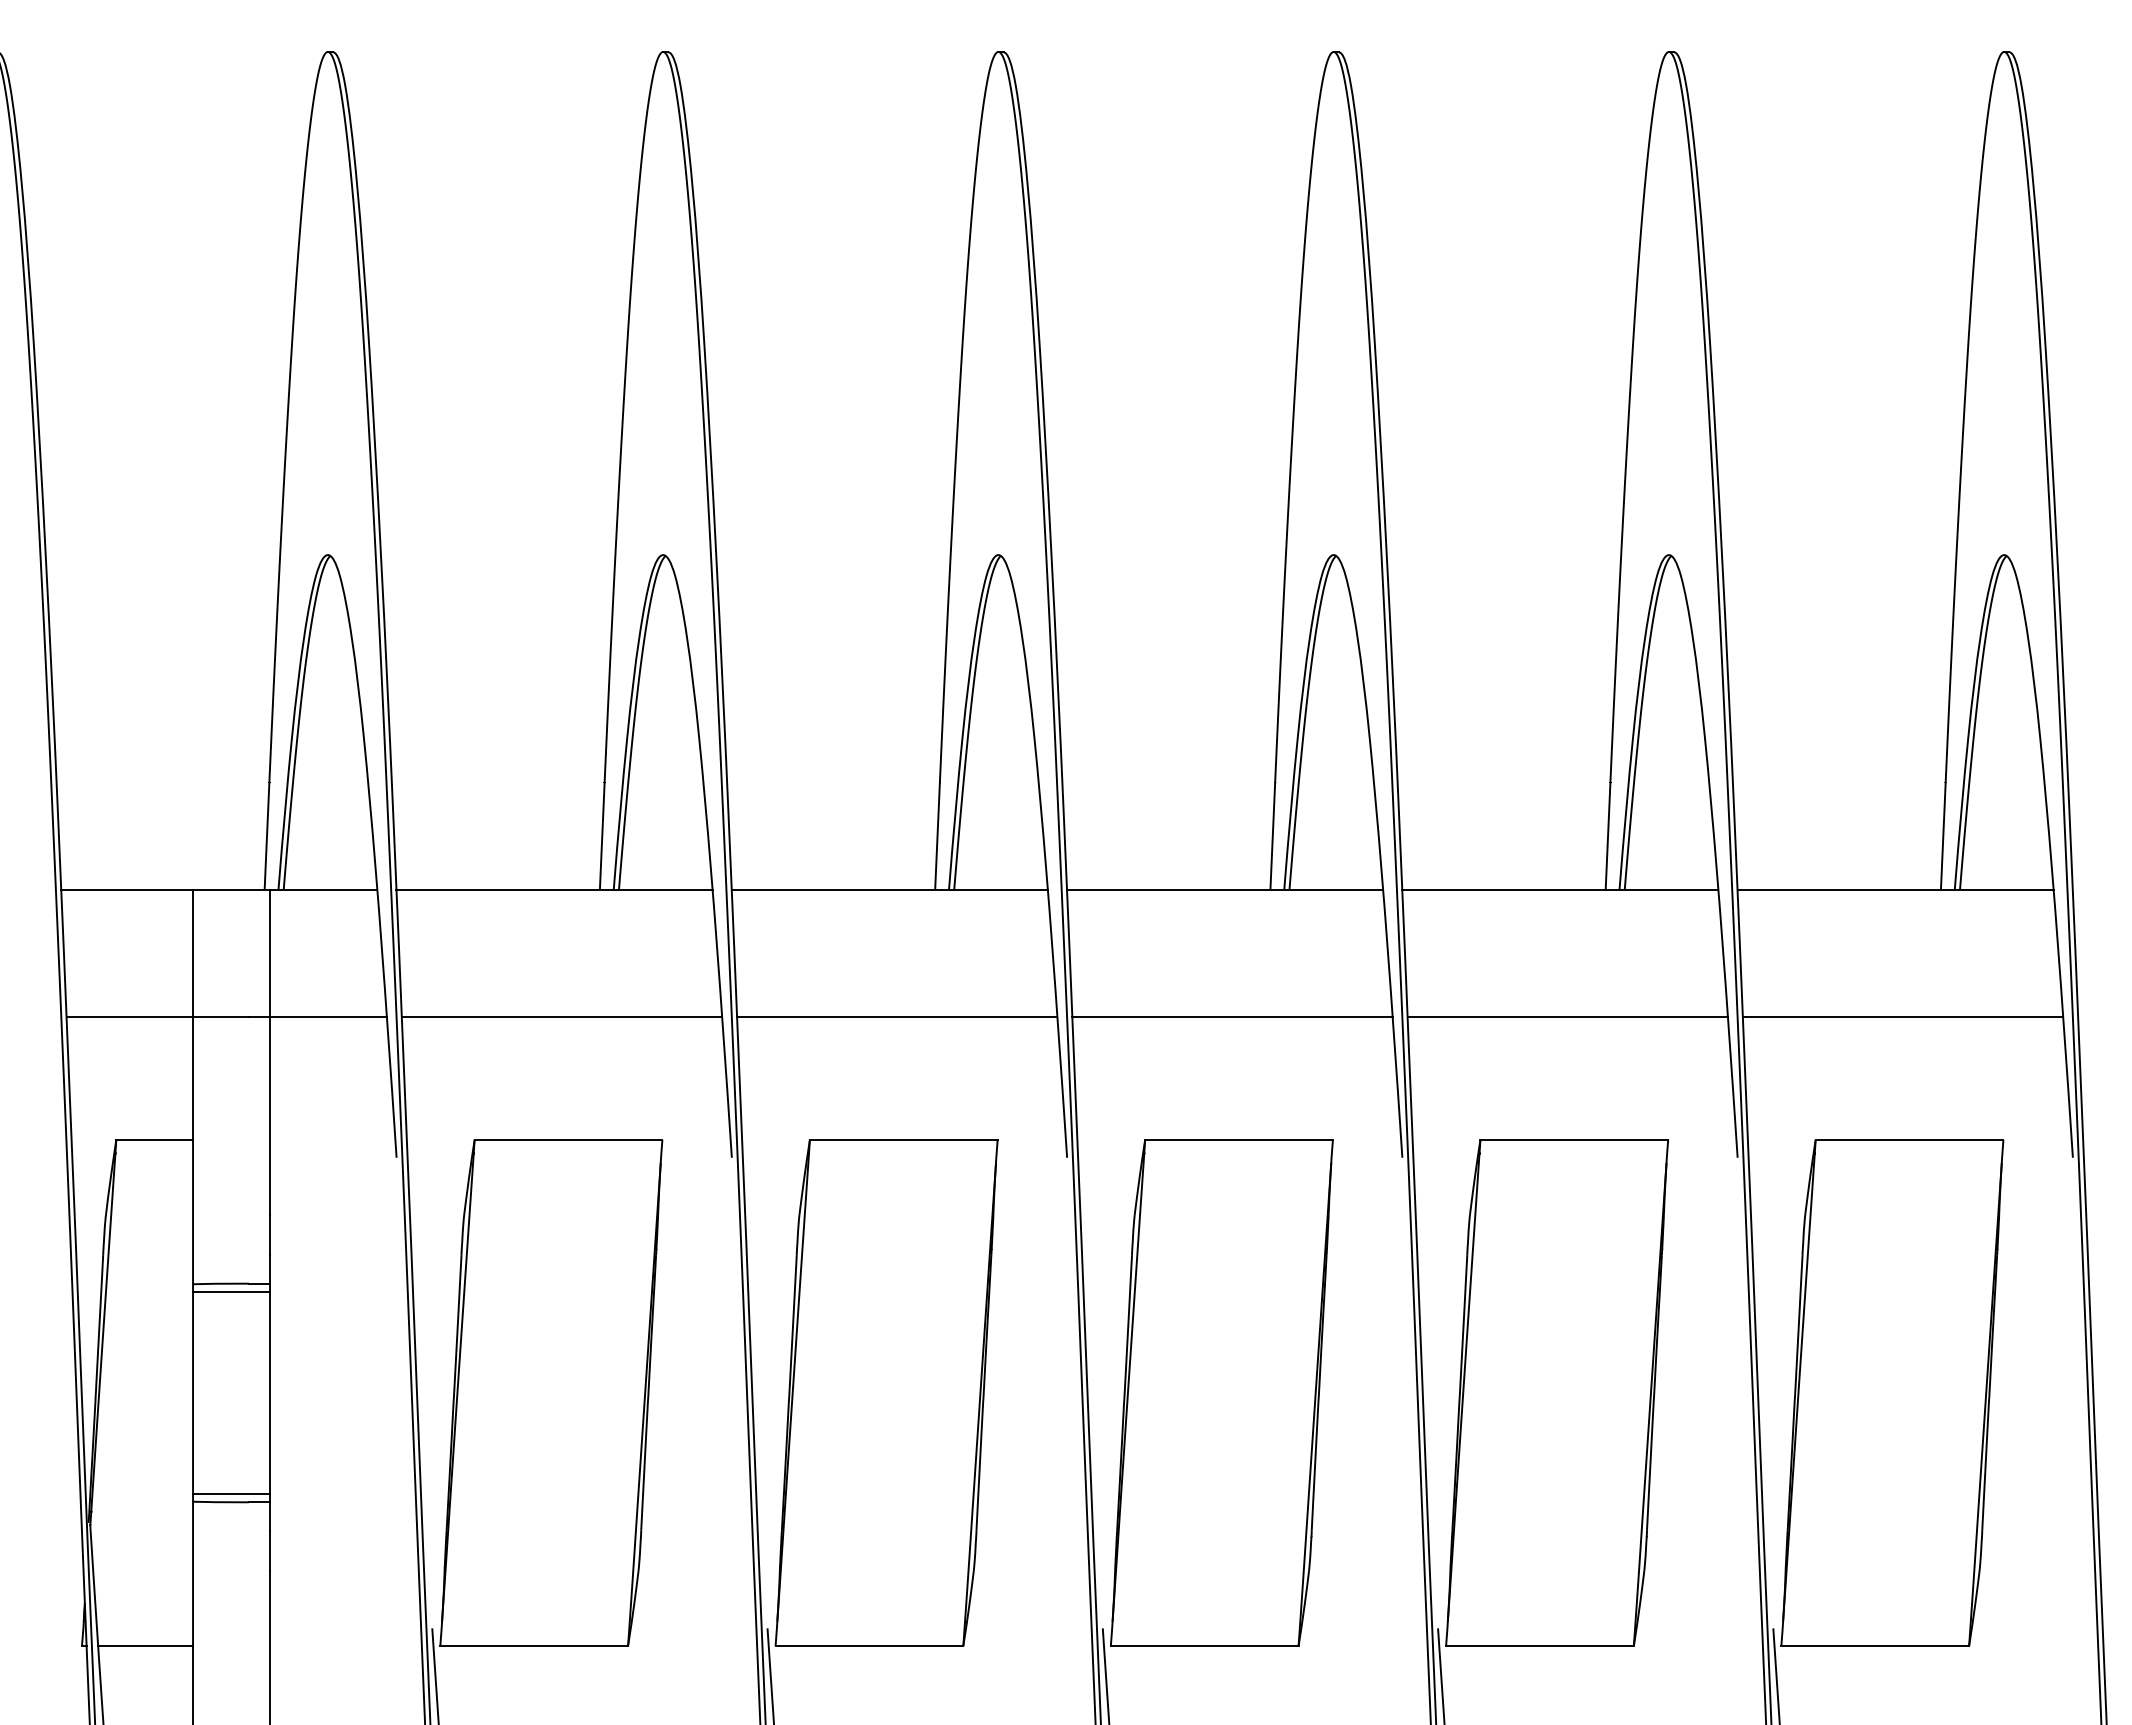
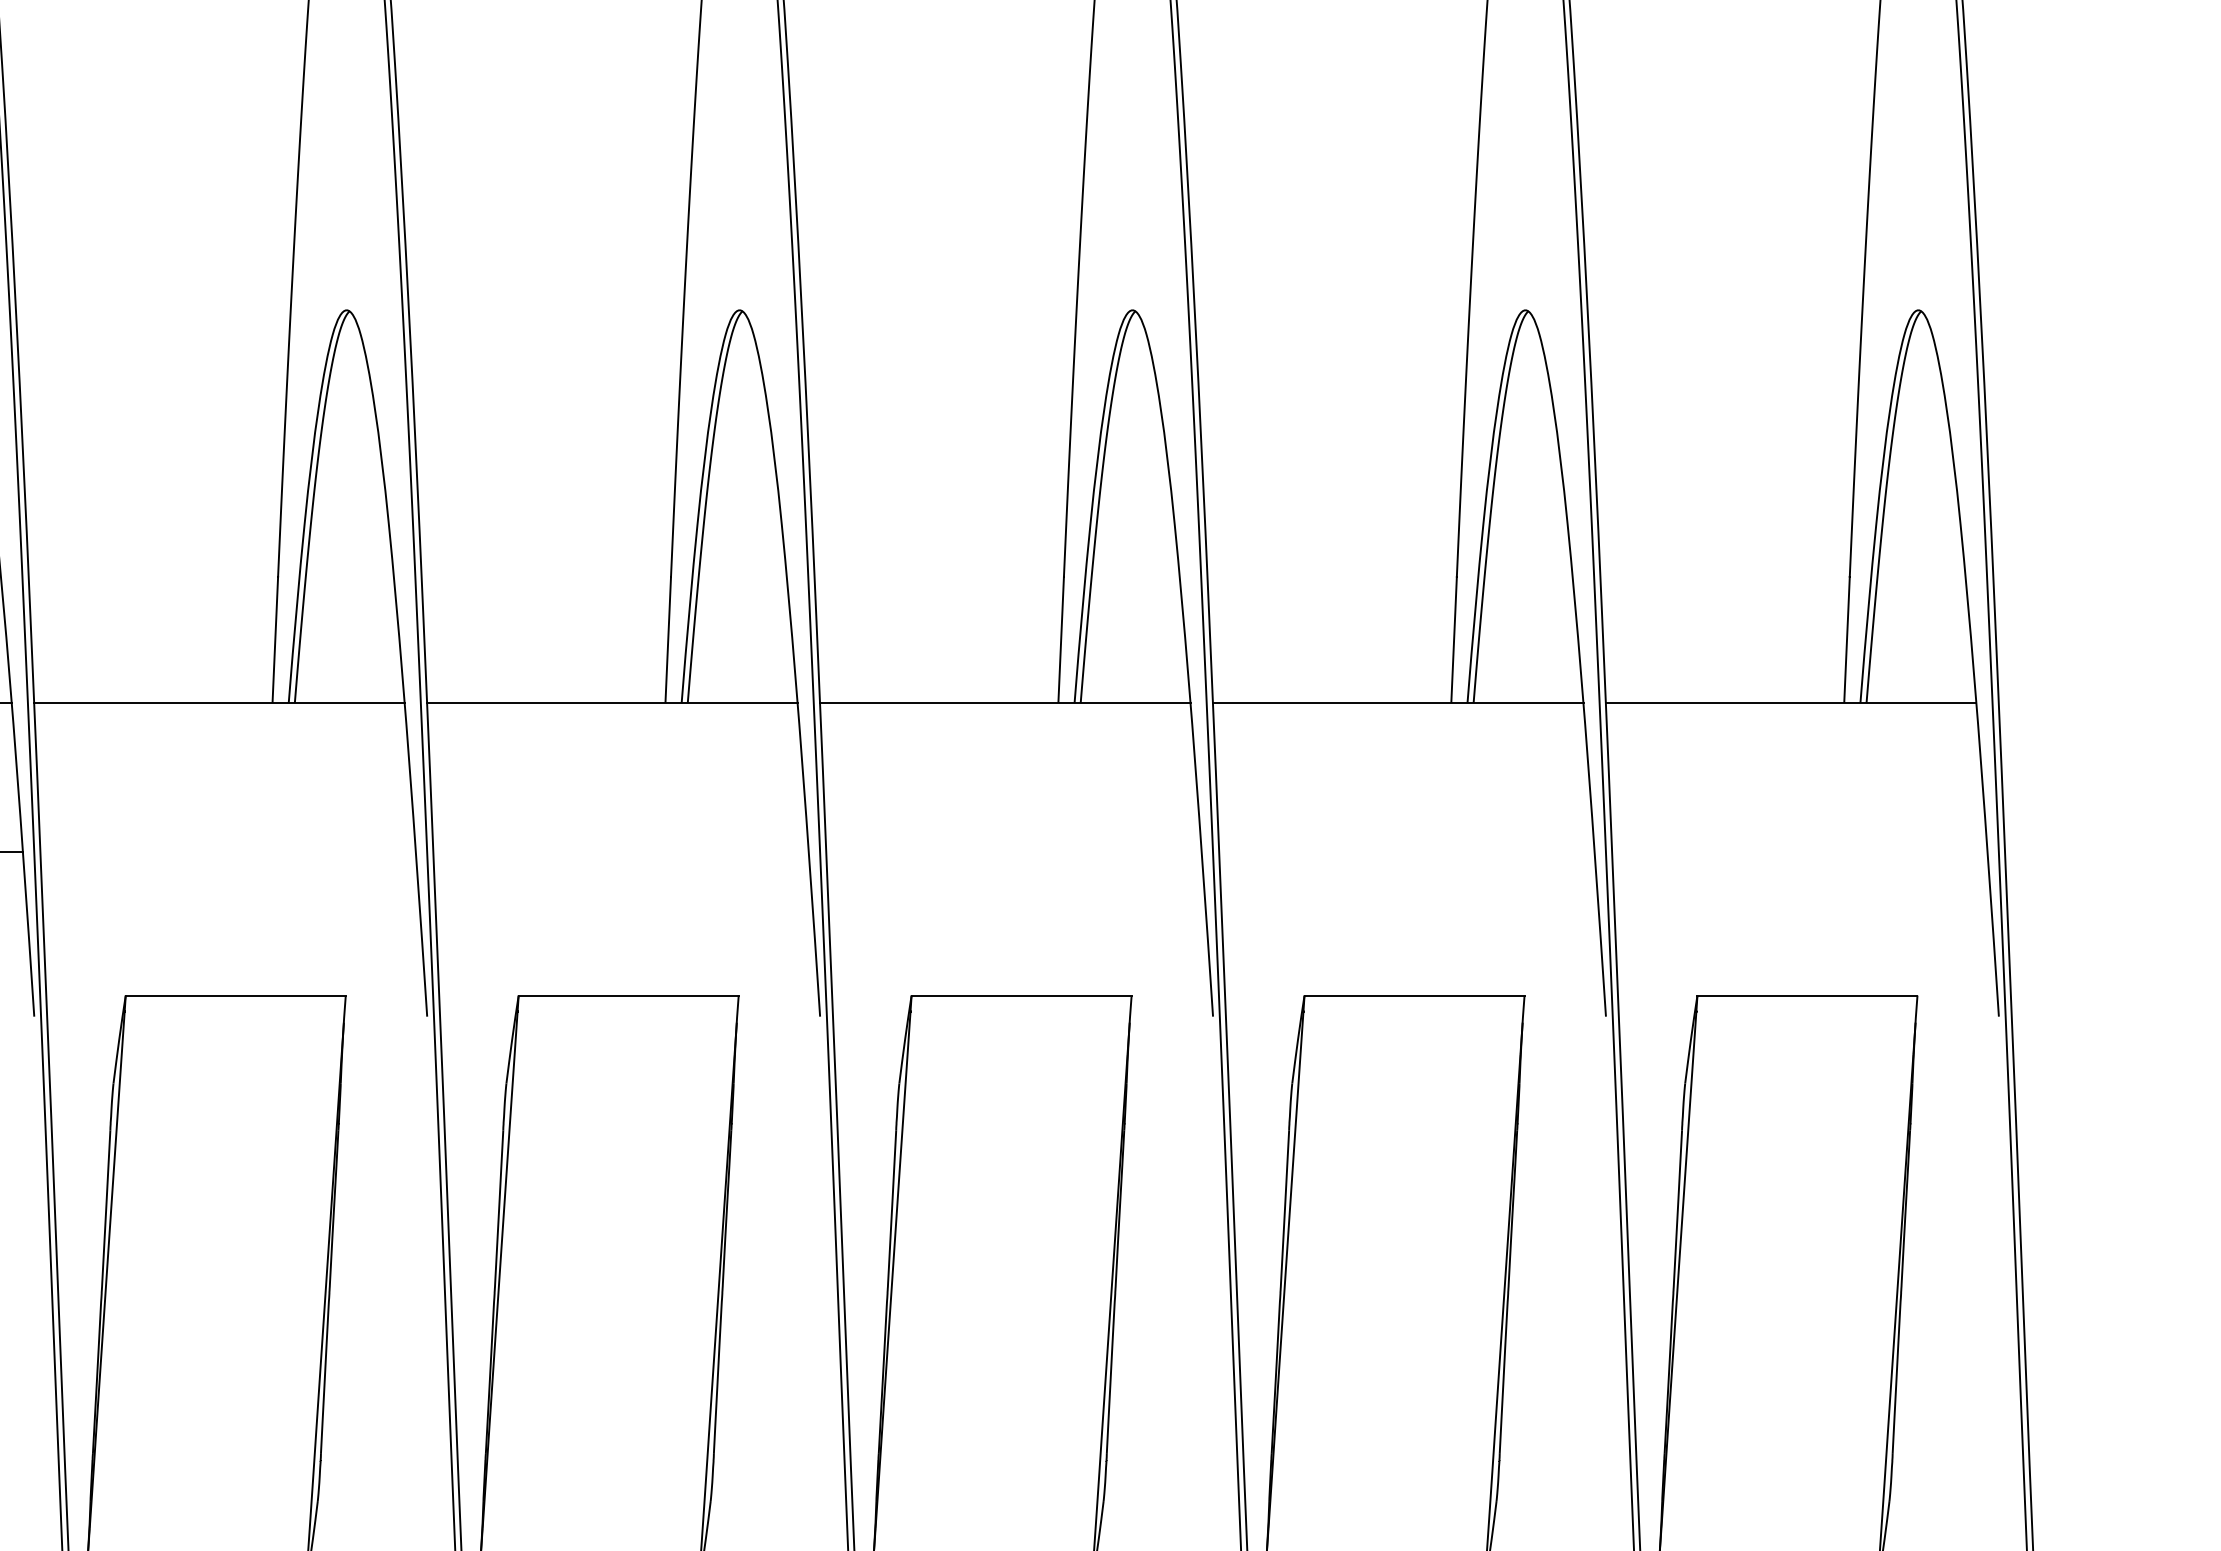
line: (561, 1017) -> (227, 852), removed
line: (897, 1017) -> (621, 852), removed
line: (1232, 1017) -> (1013, 852), removed
line: (1567, 1017) -> (1406, 852), removed
line: (1902, 1017) -> (1799, 852), removed

